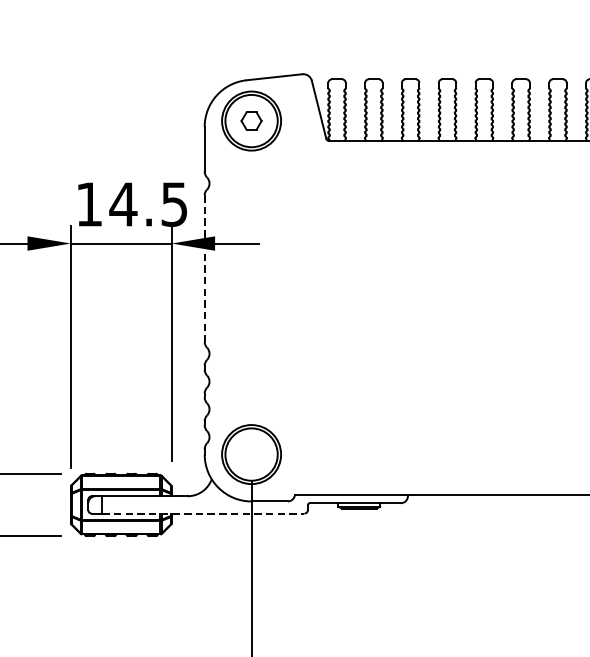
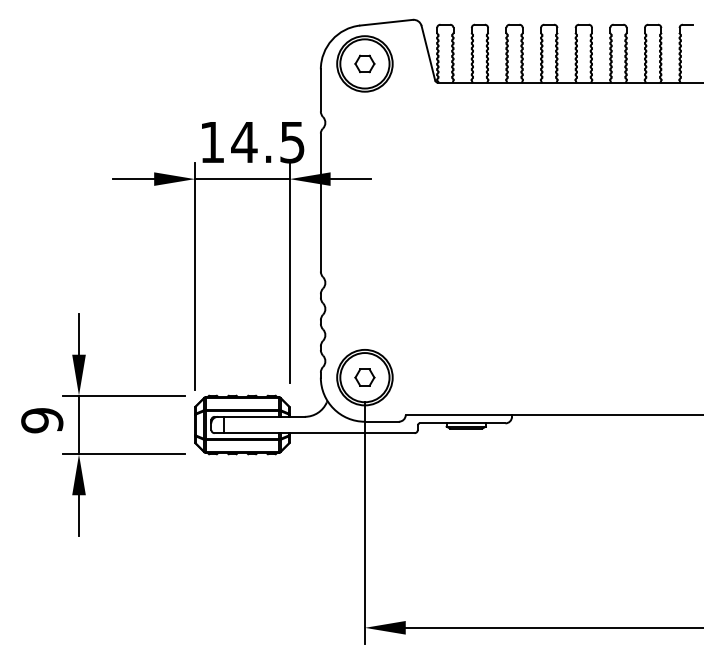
line: (204, 268) -> (320, 202), dashed -> solid
part: (251, 454) -> (364, 377), added
line: (204, 513) -> (320, 433), dashed -> solid

